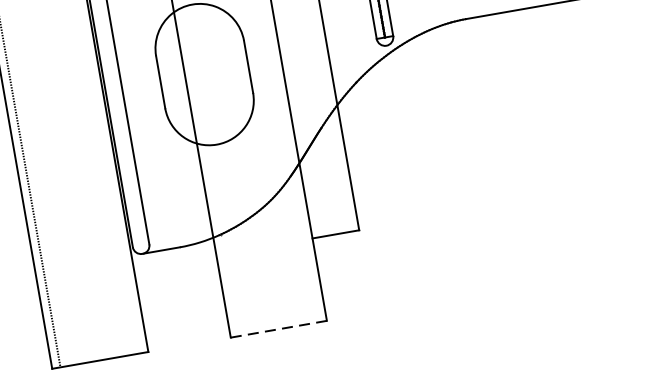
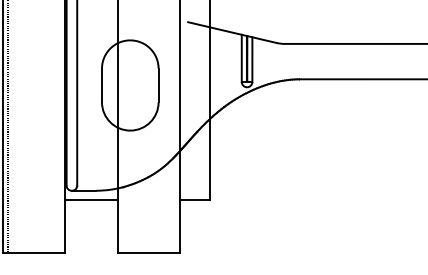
line: (173, 262) -> (90, 199), added
line: (278, 328) -> (148, 252), dashed -> solid

